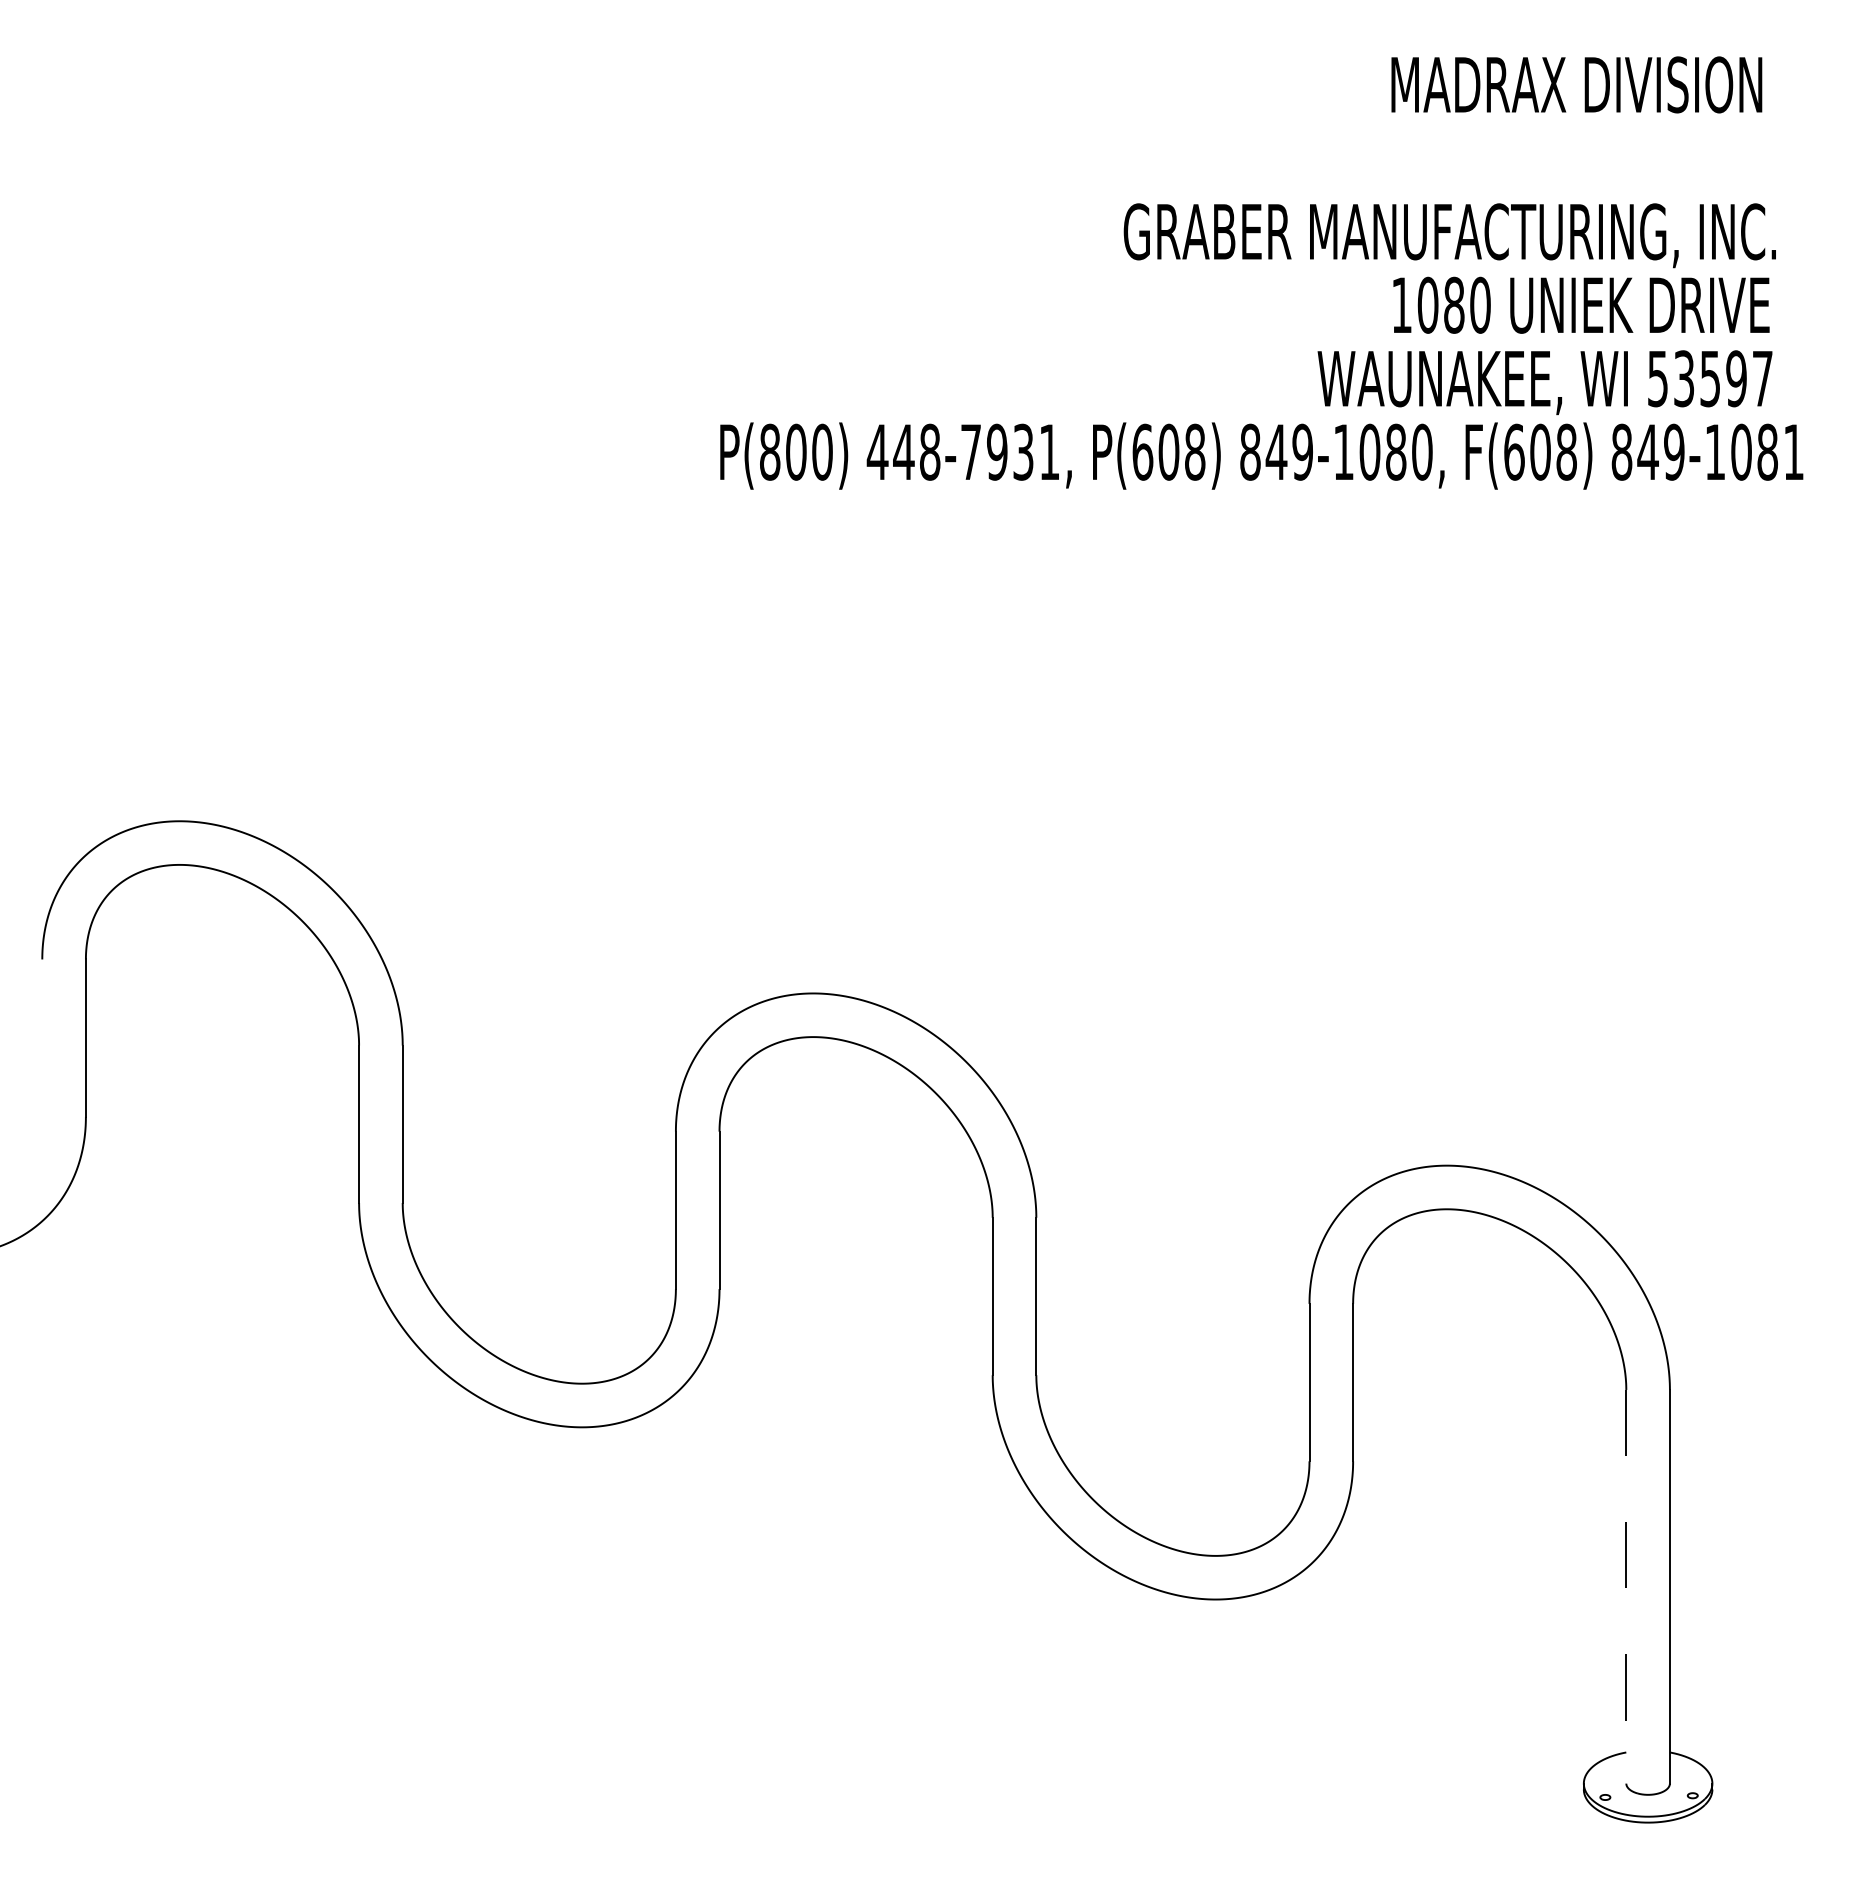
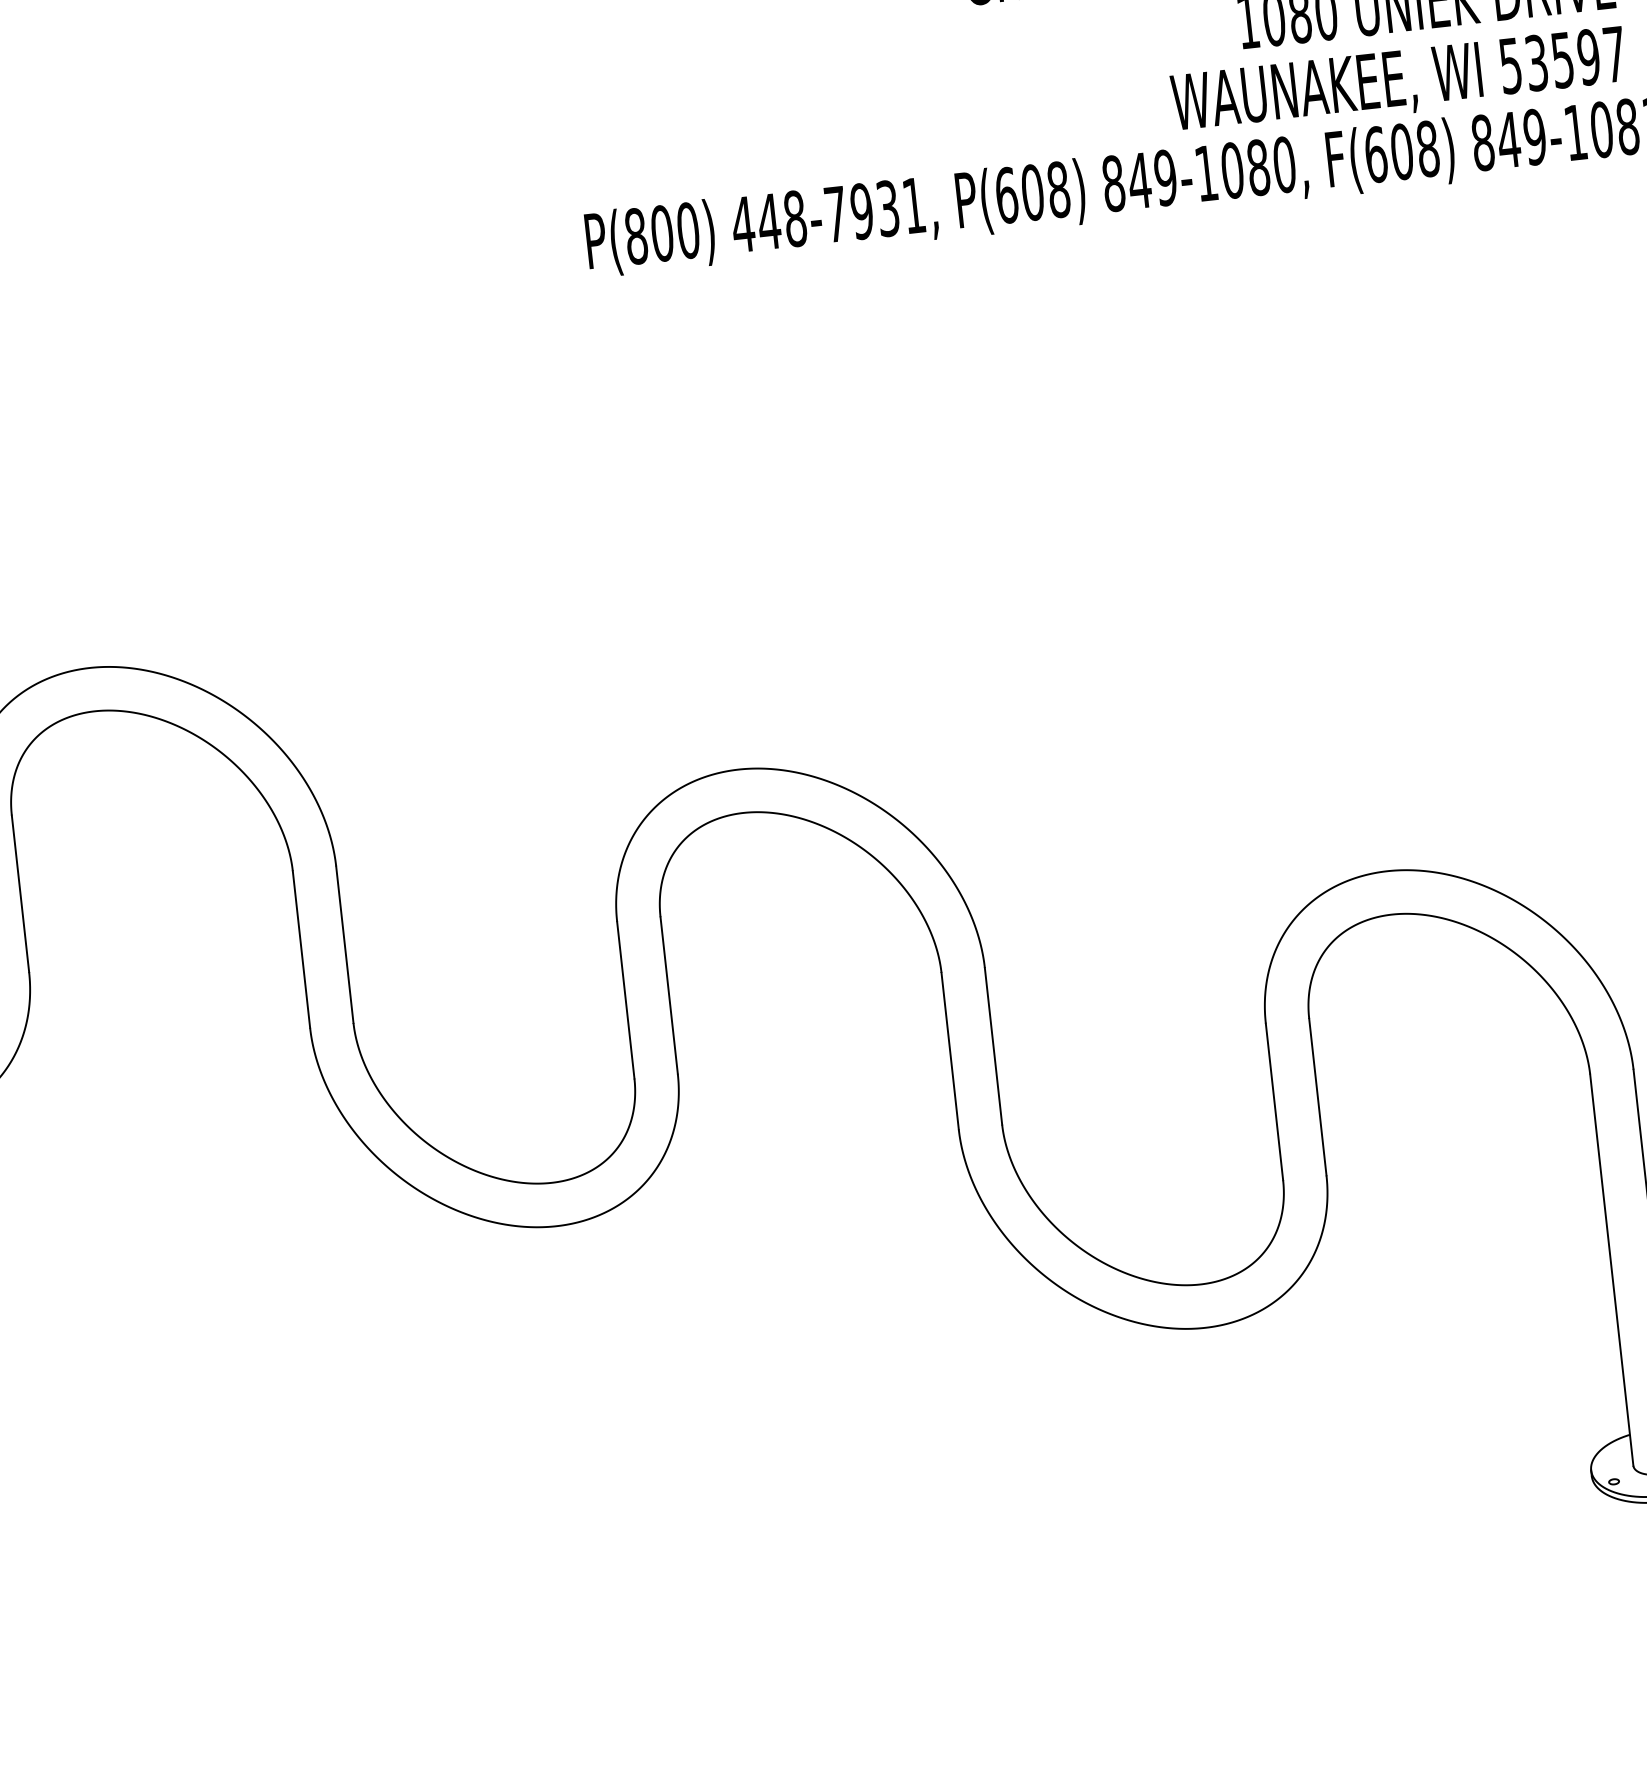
line: (1626, 1586) -> (1611, 1269), dashed -> solid

